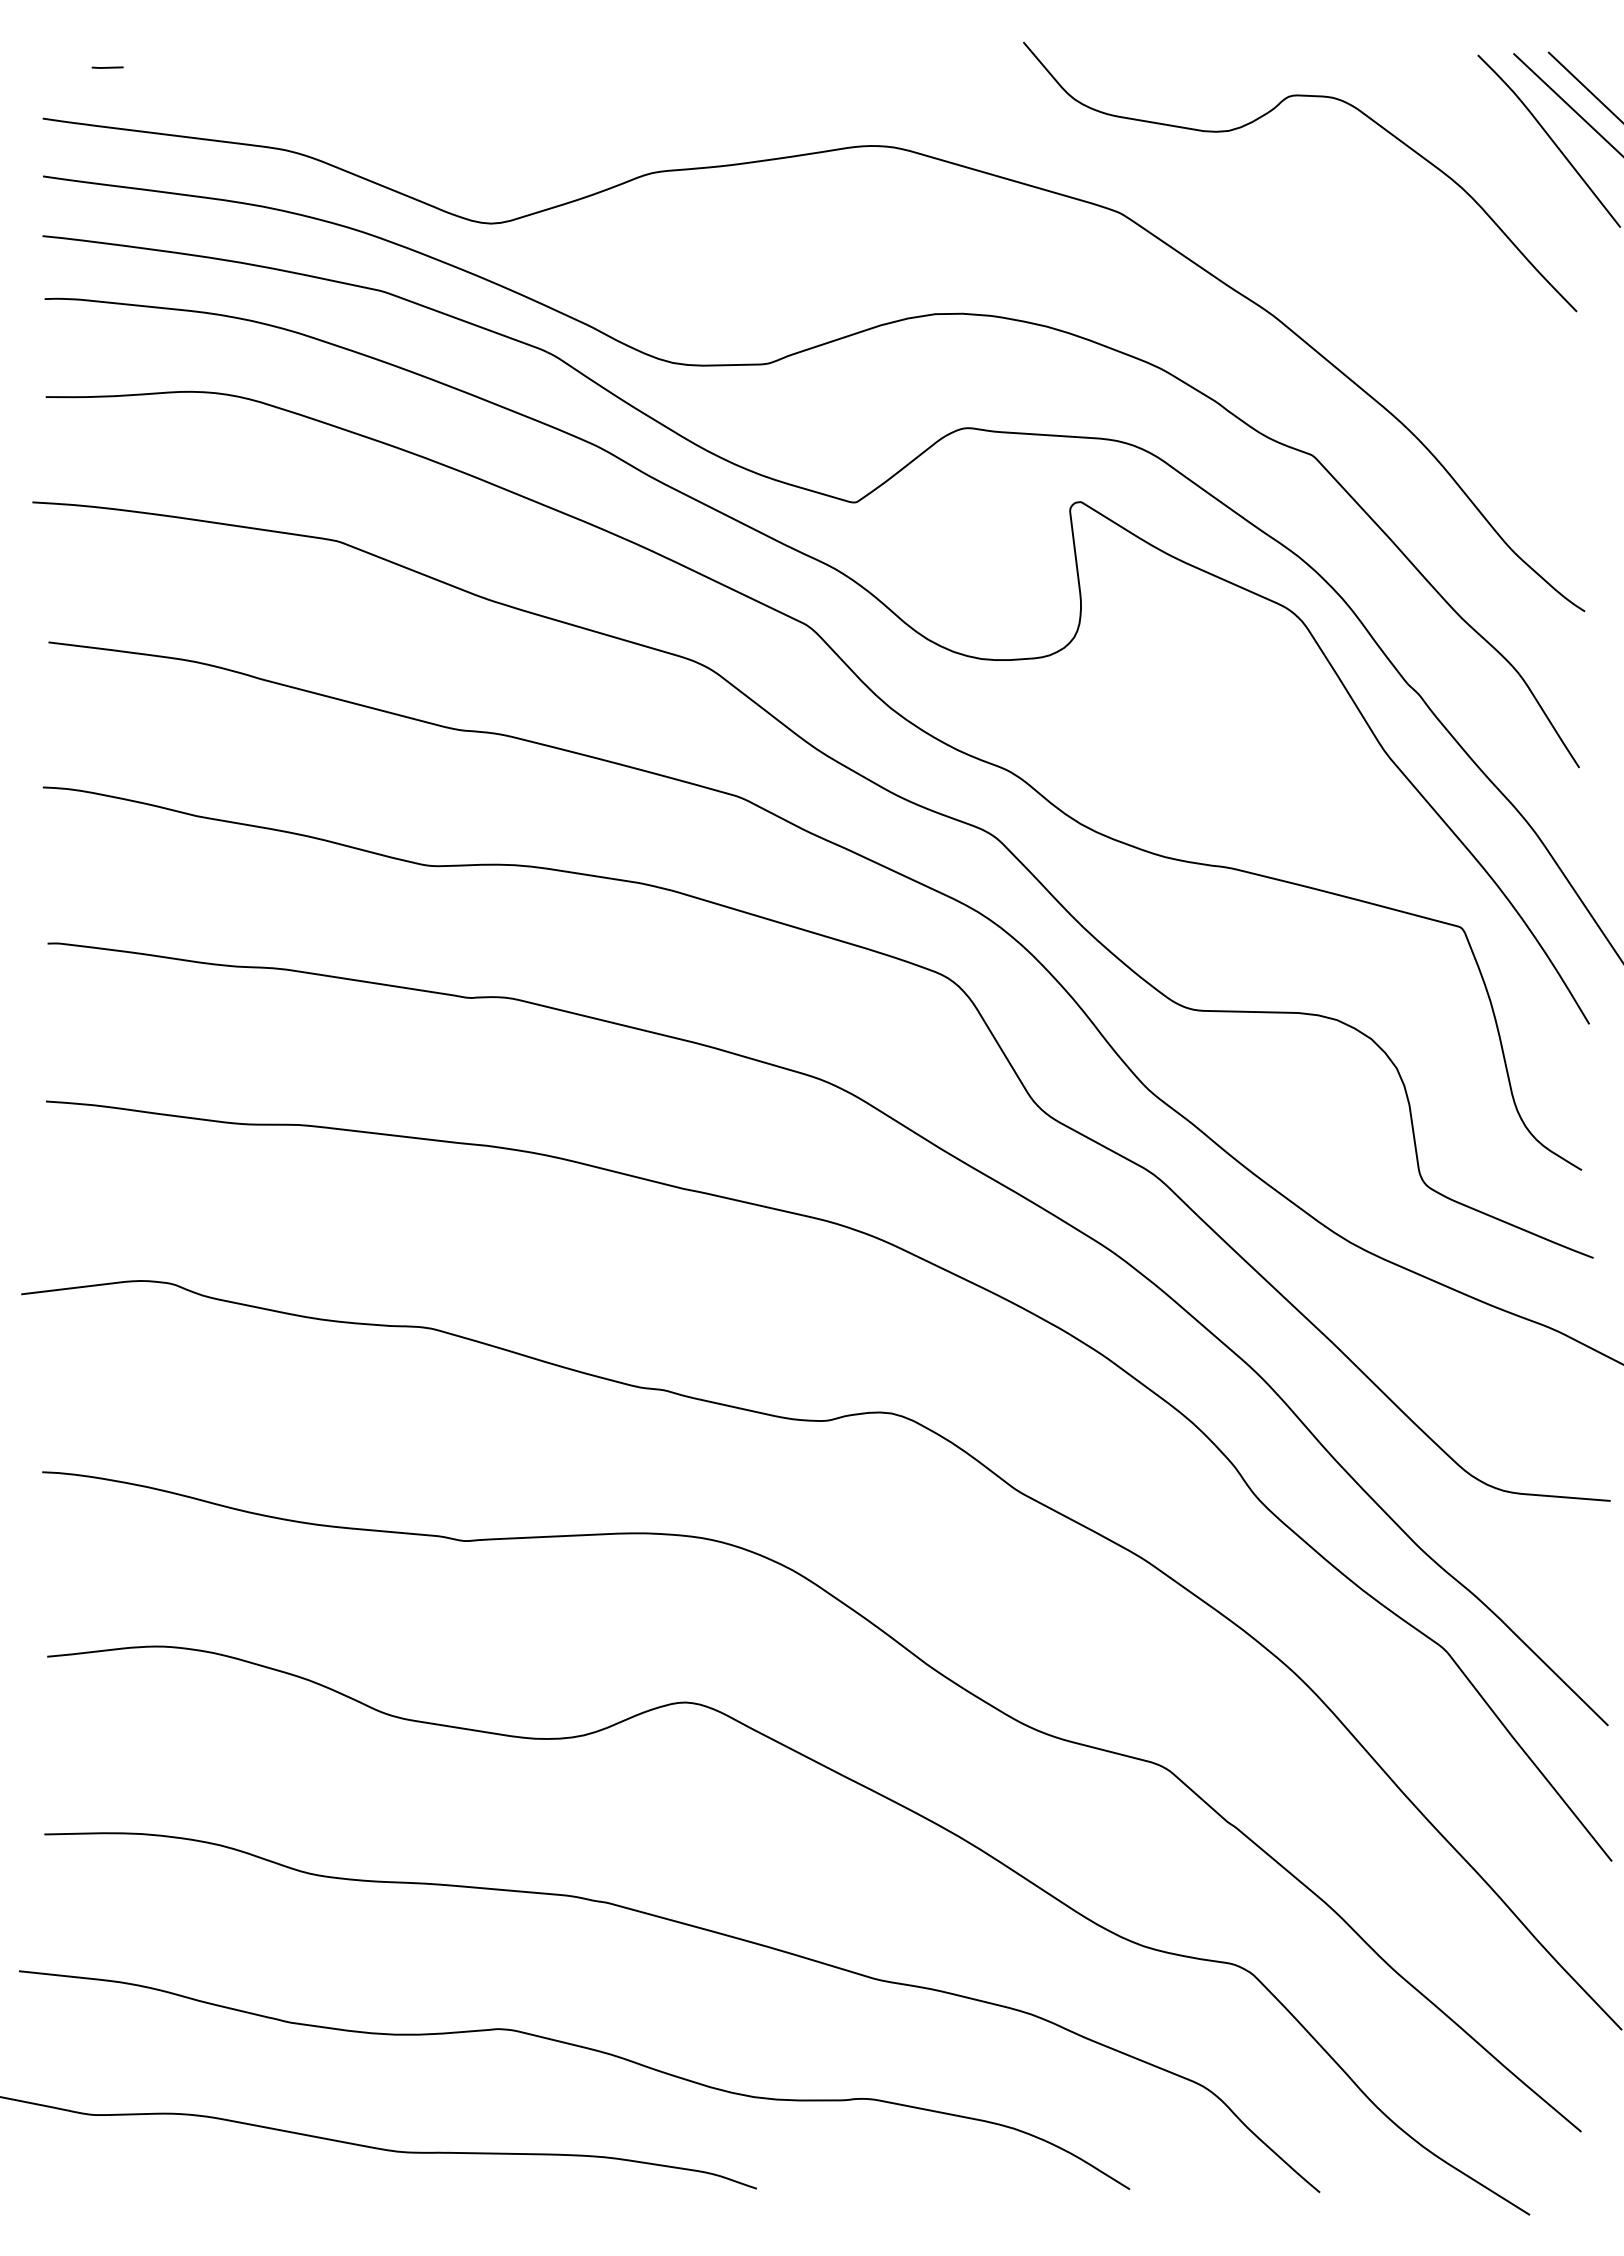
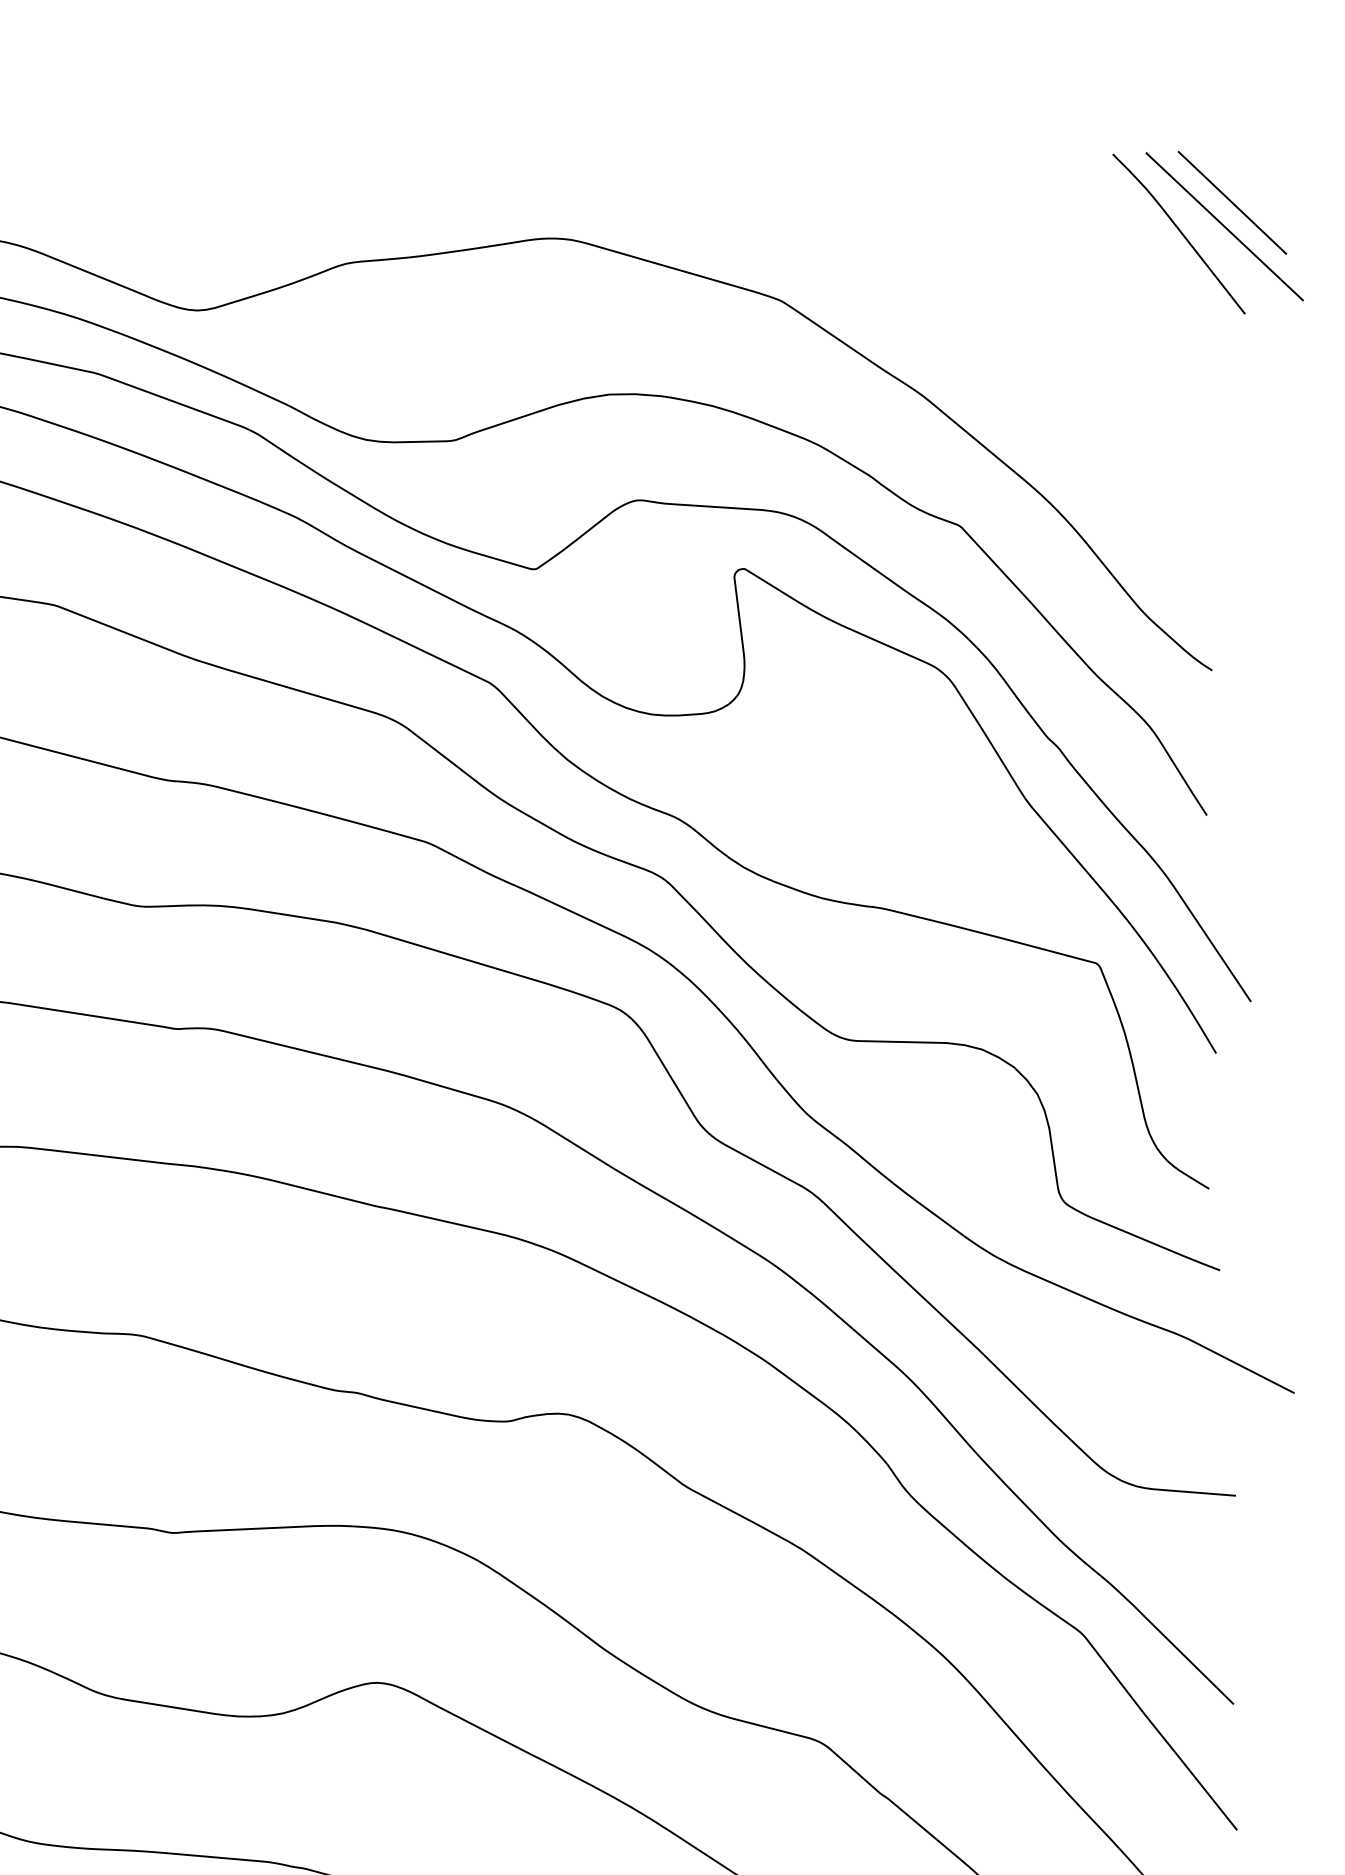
curve: (1262, 117) -> (912, 212), removed

